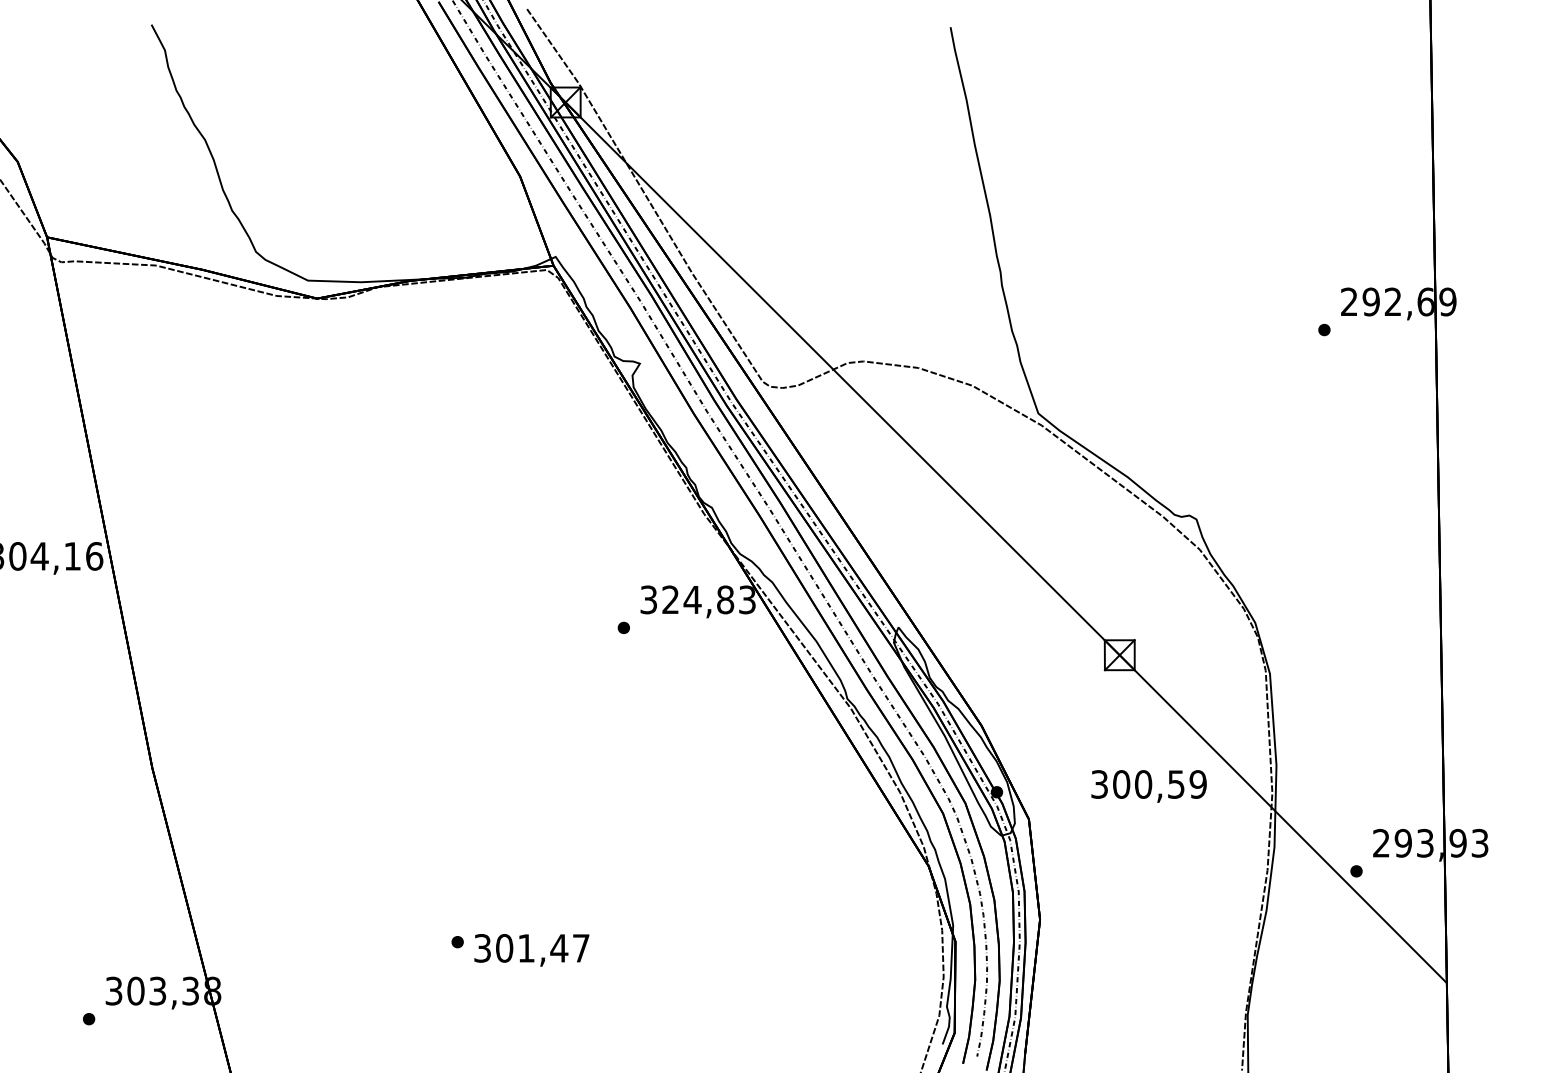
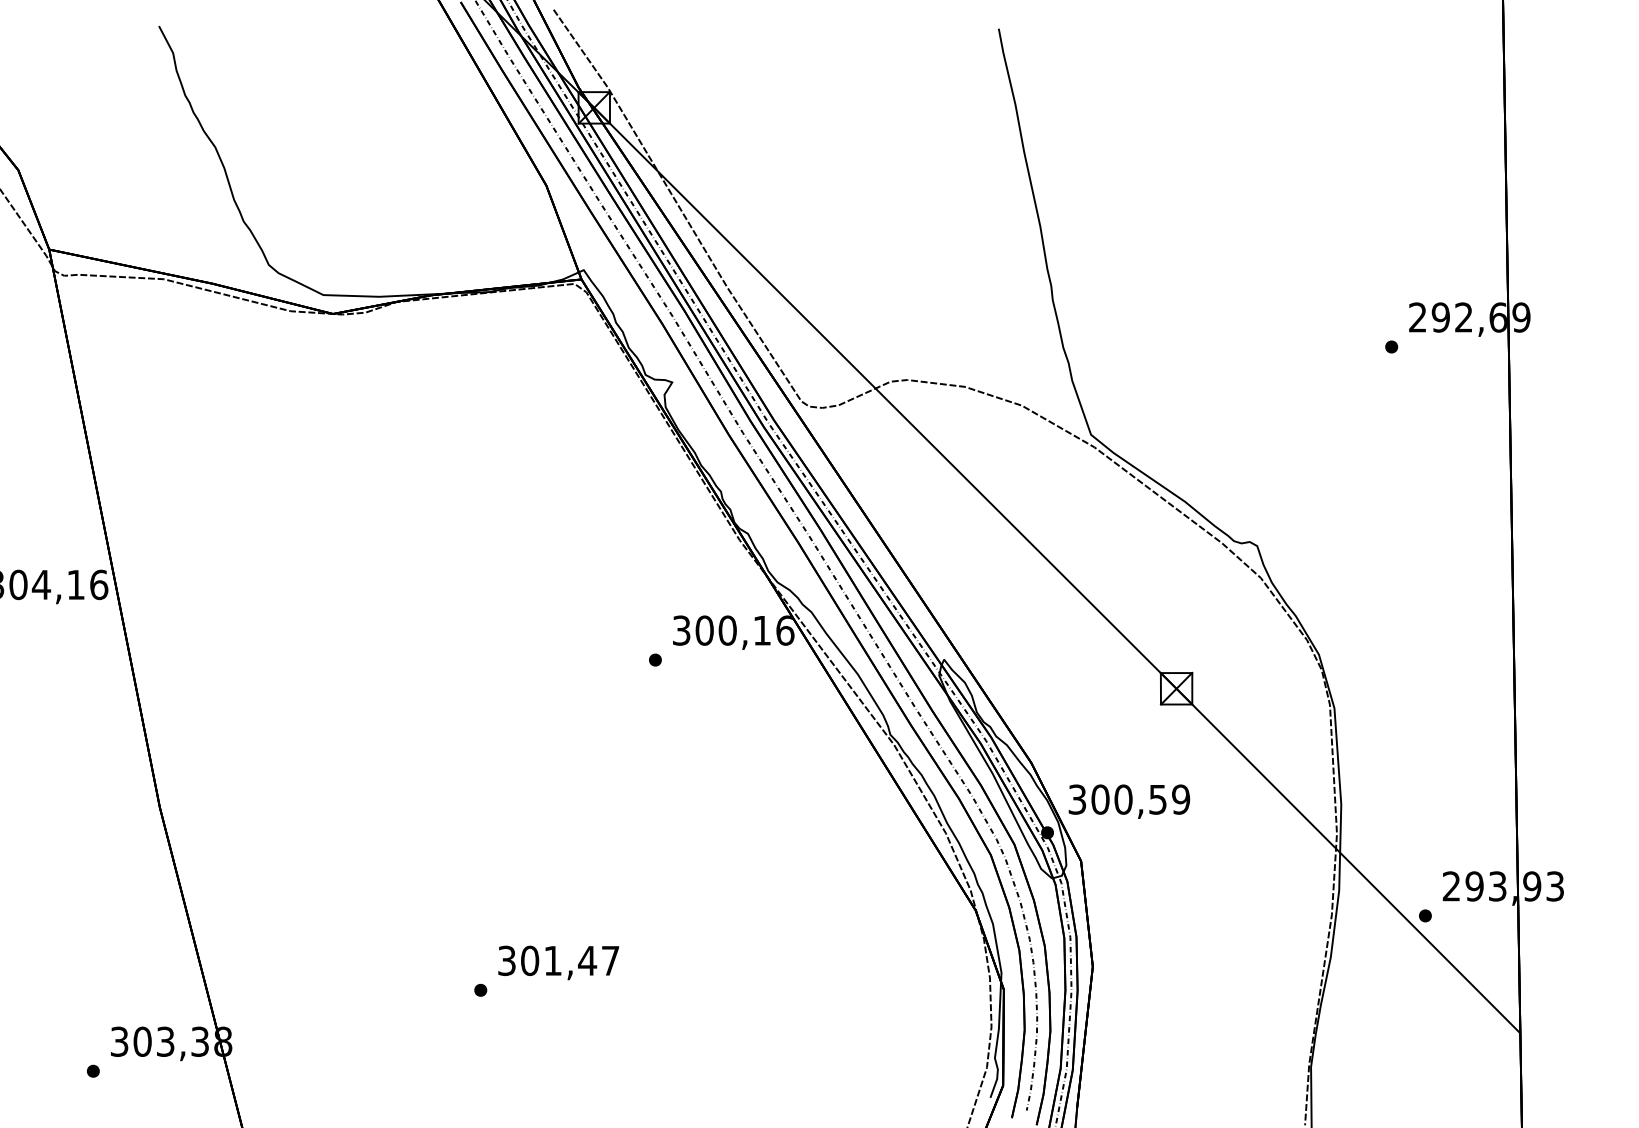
text: (708, 599) -> (744, 630), 324,83 -> 300,16
text: (1149, 786) -> (1129, 801), moved
text: (531, 949) -> (558, 962), moved

